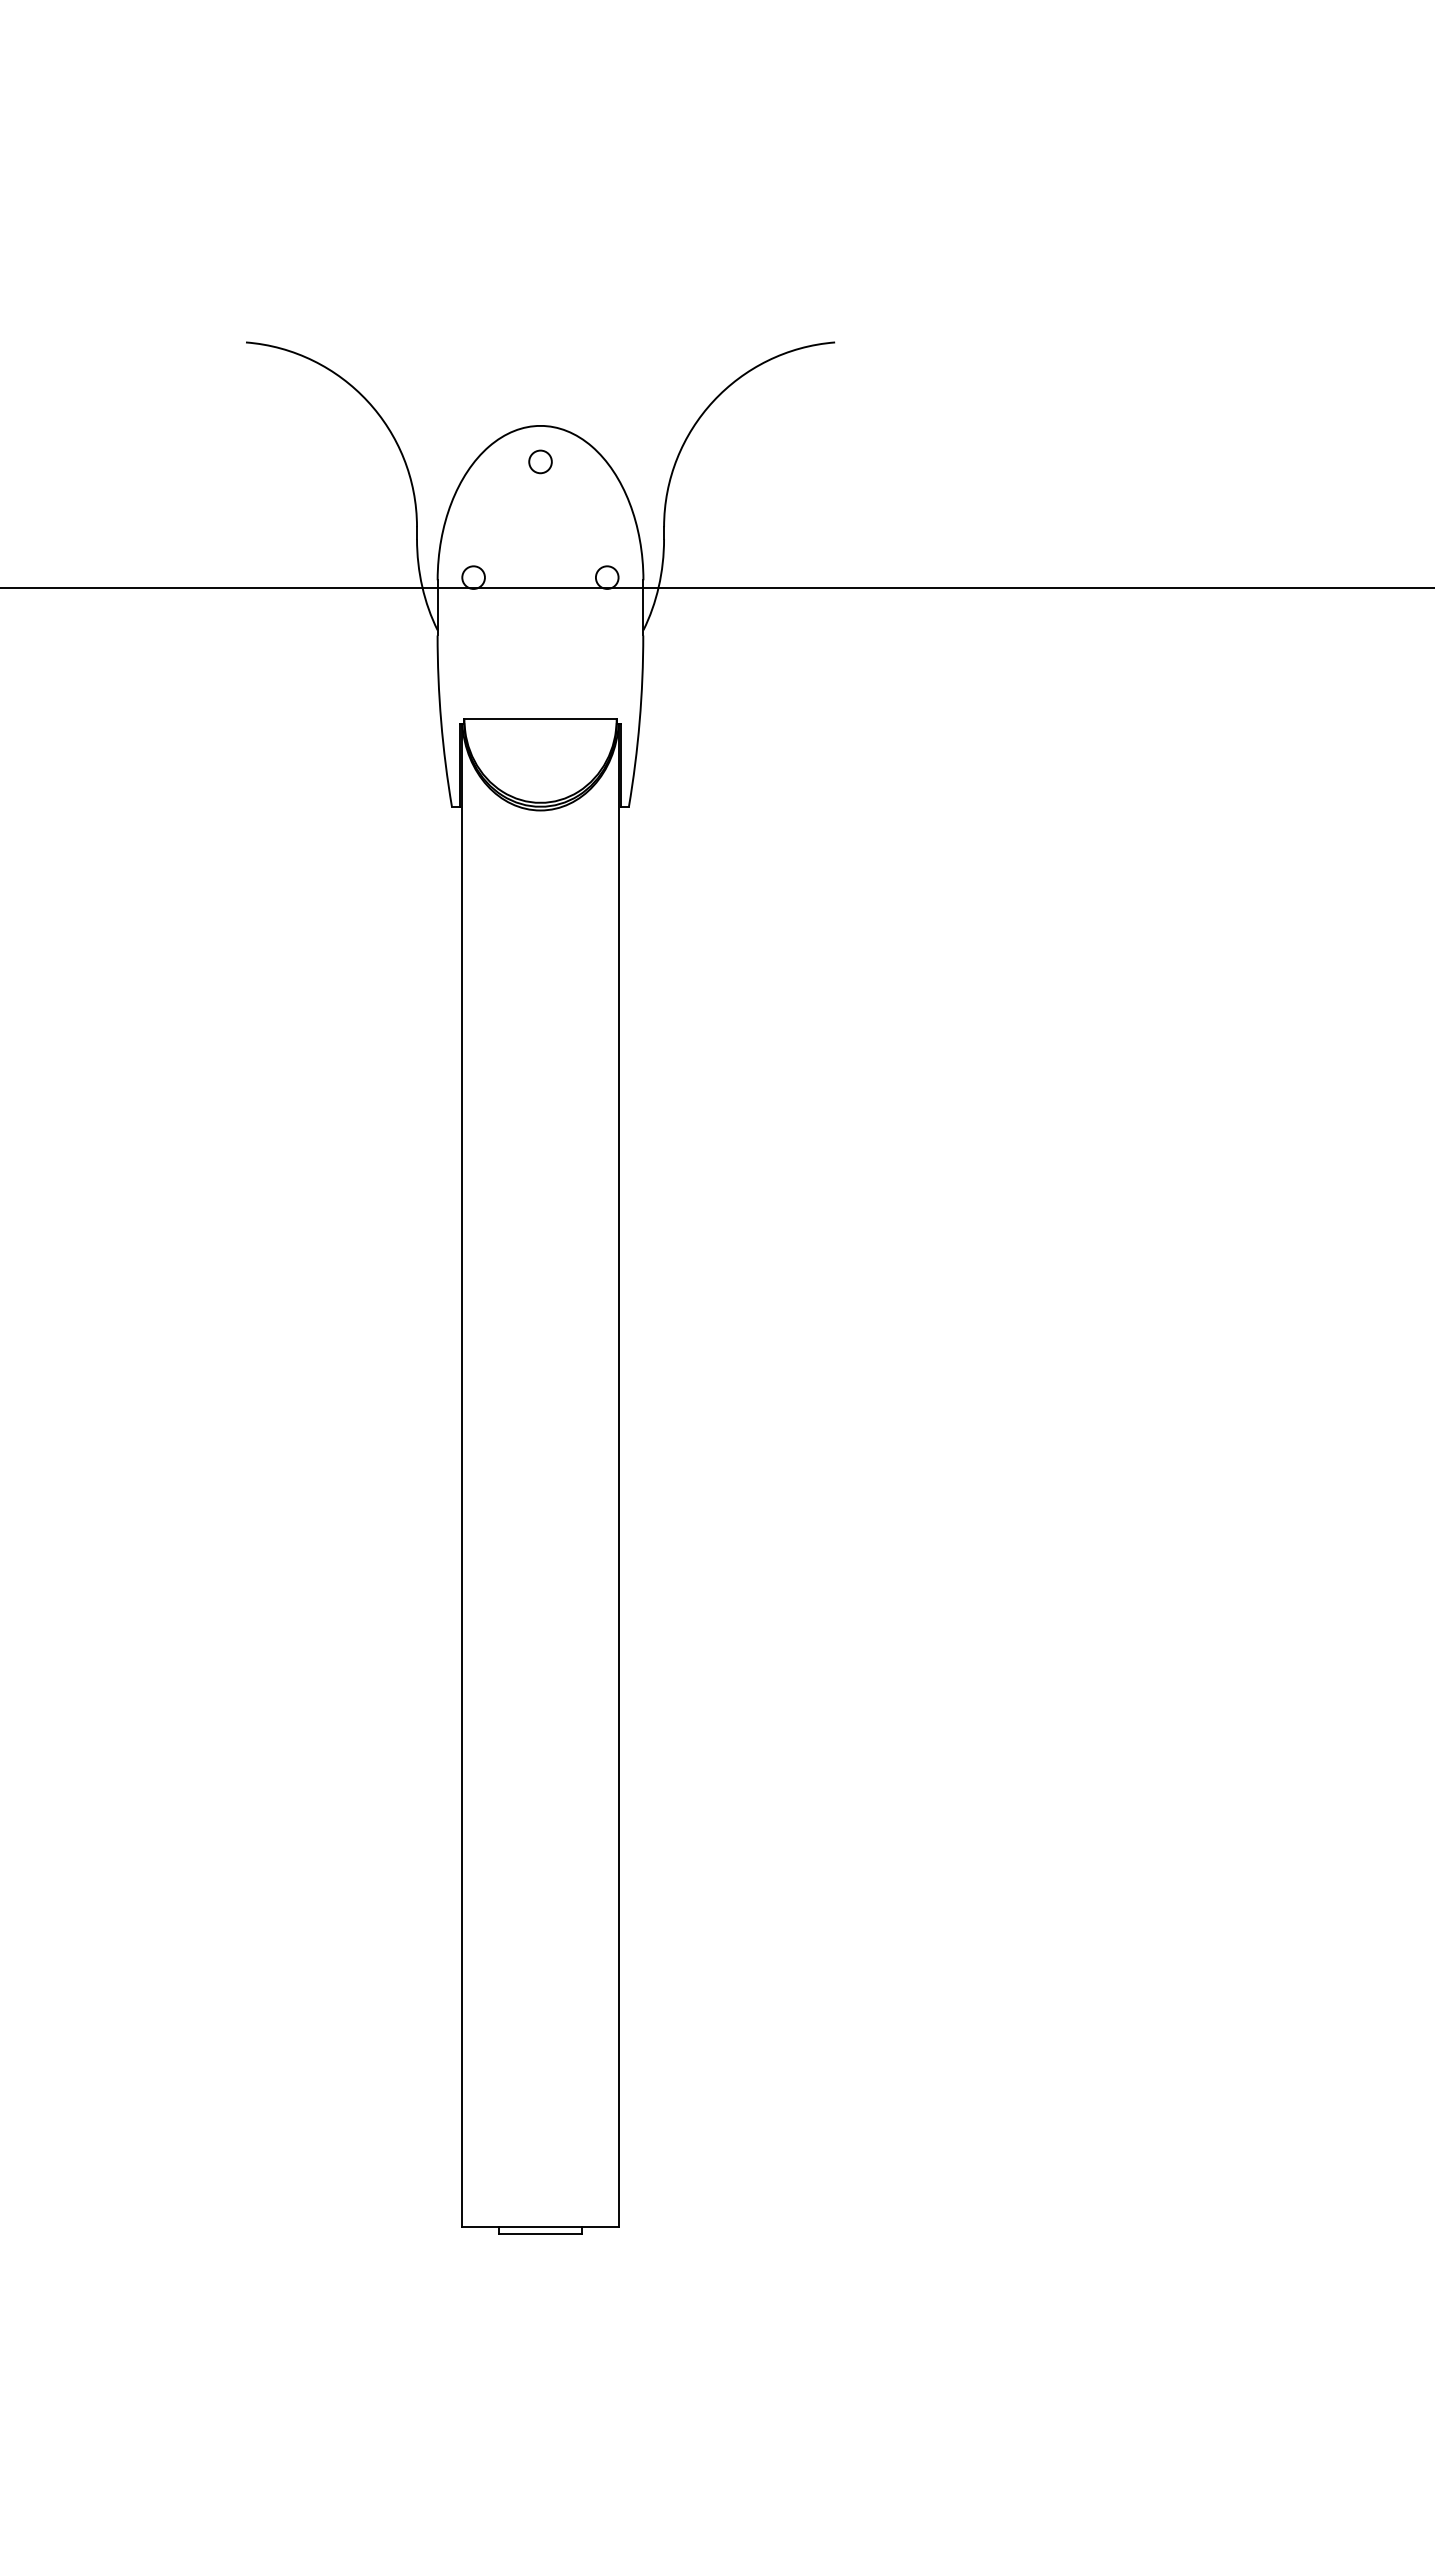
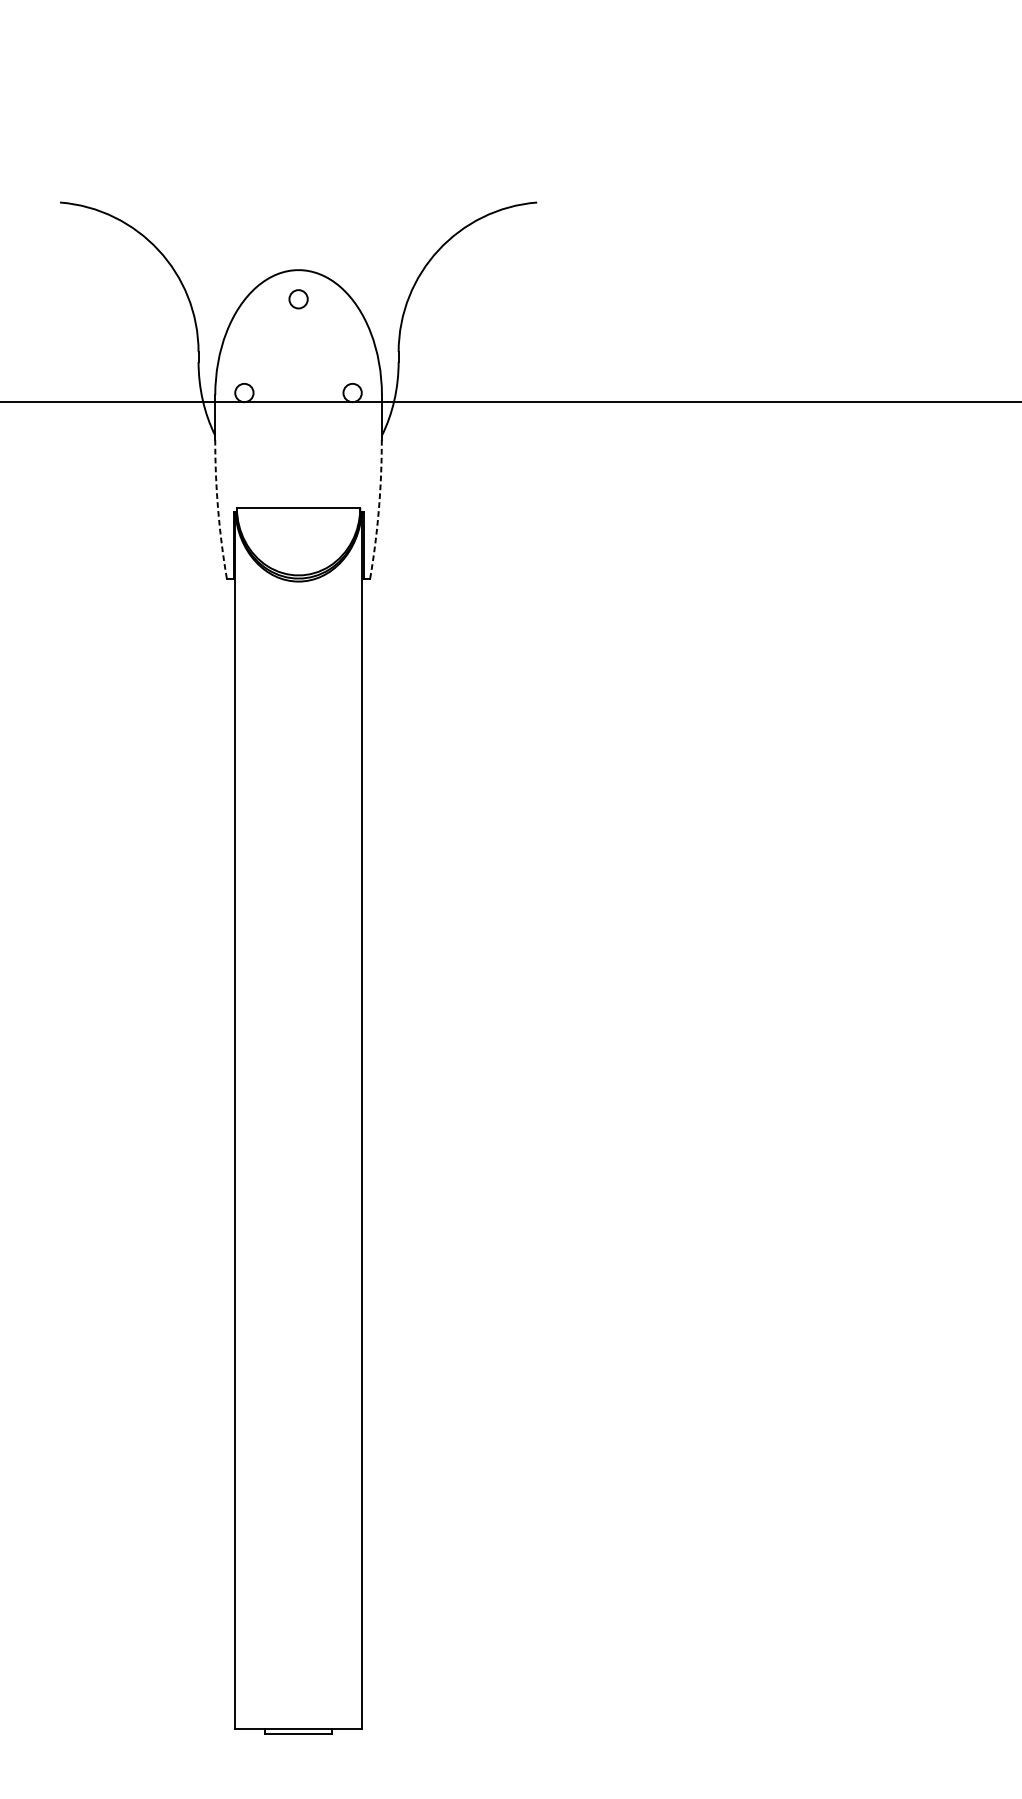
arc: (441, 721) -> (218, 509), solid -> dashed
arc: (639, 721) -> (378, 509), solid -> dashed

